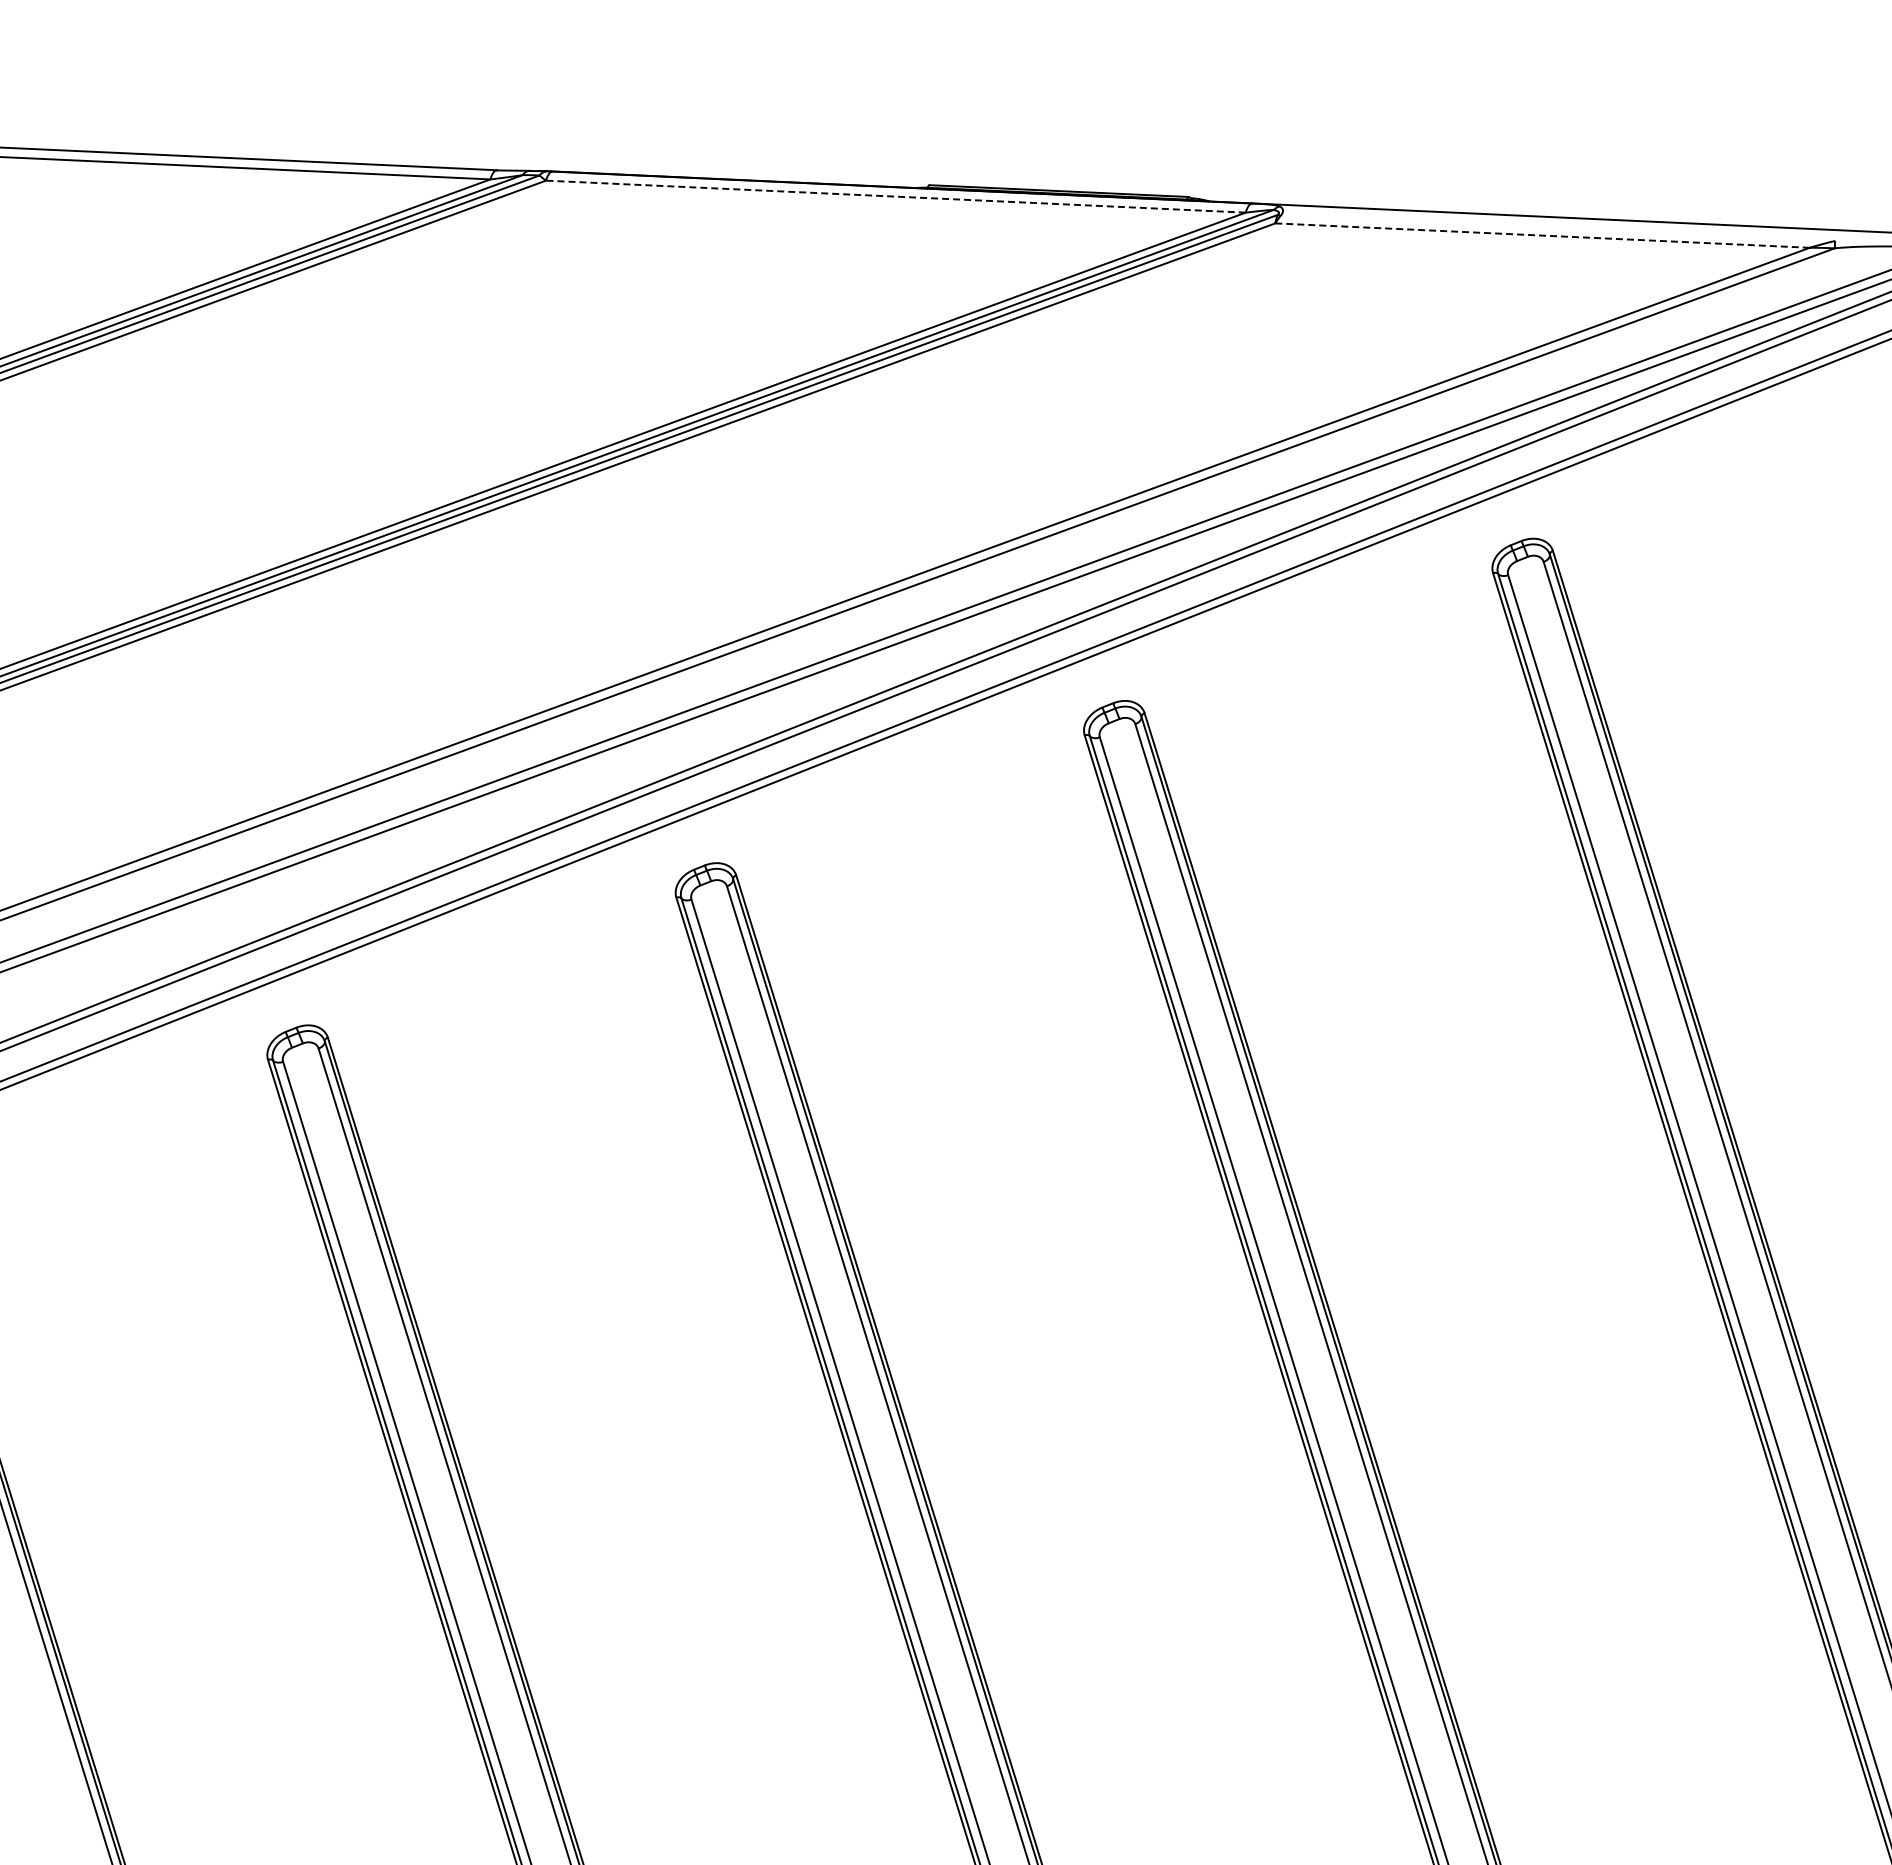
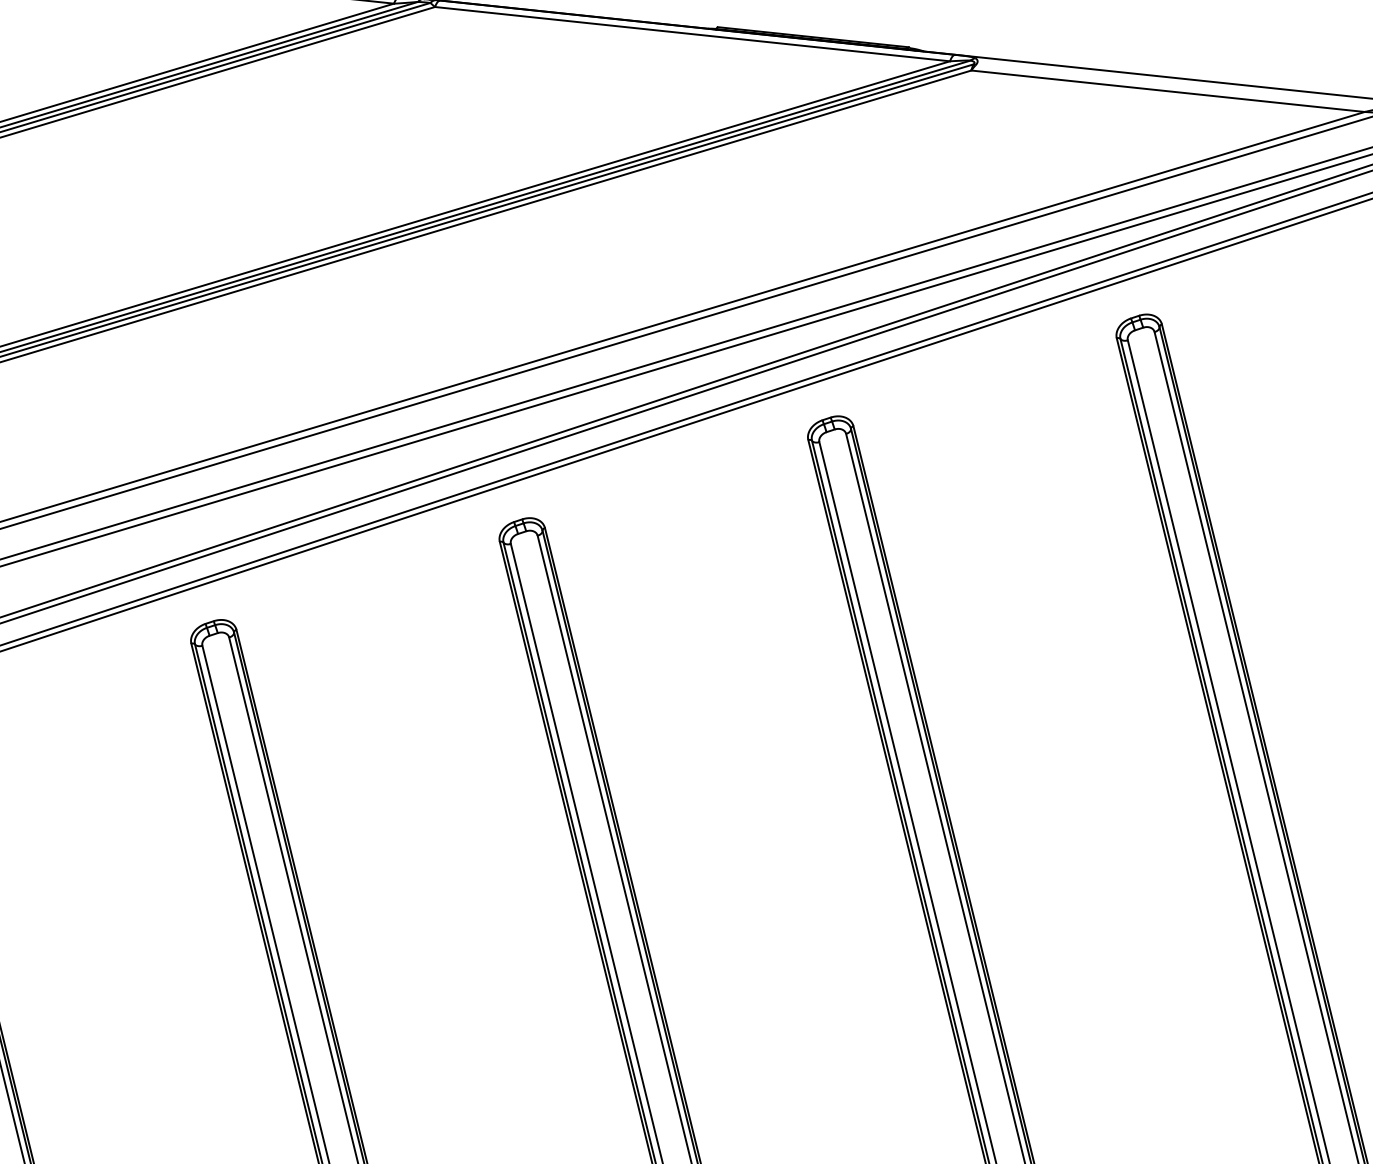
line: (895, 196) -> (692, 34), dashed -> solid
line: (1542, 235) -> (1168, 91), dashed -> solid

